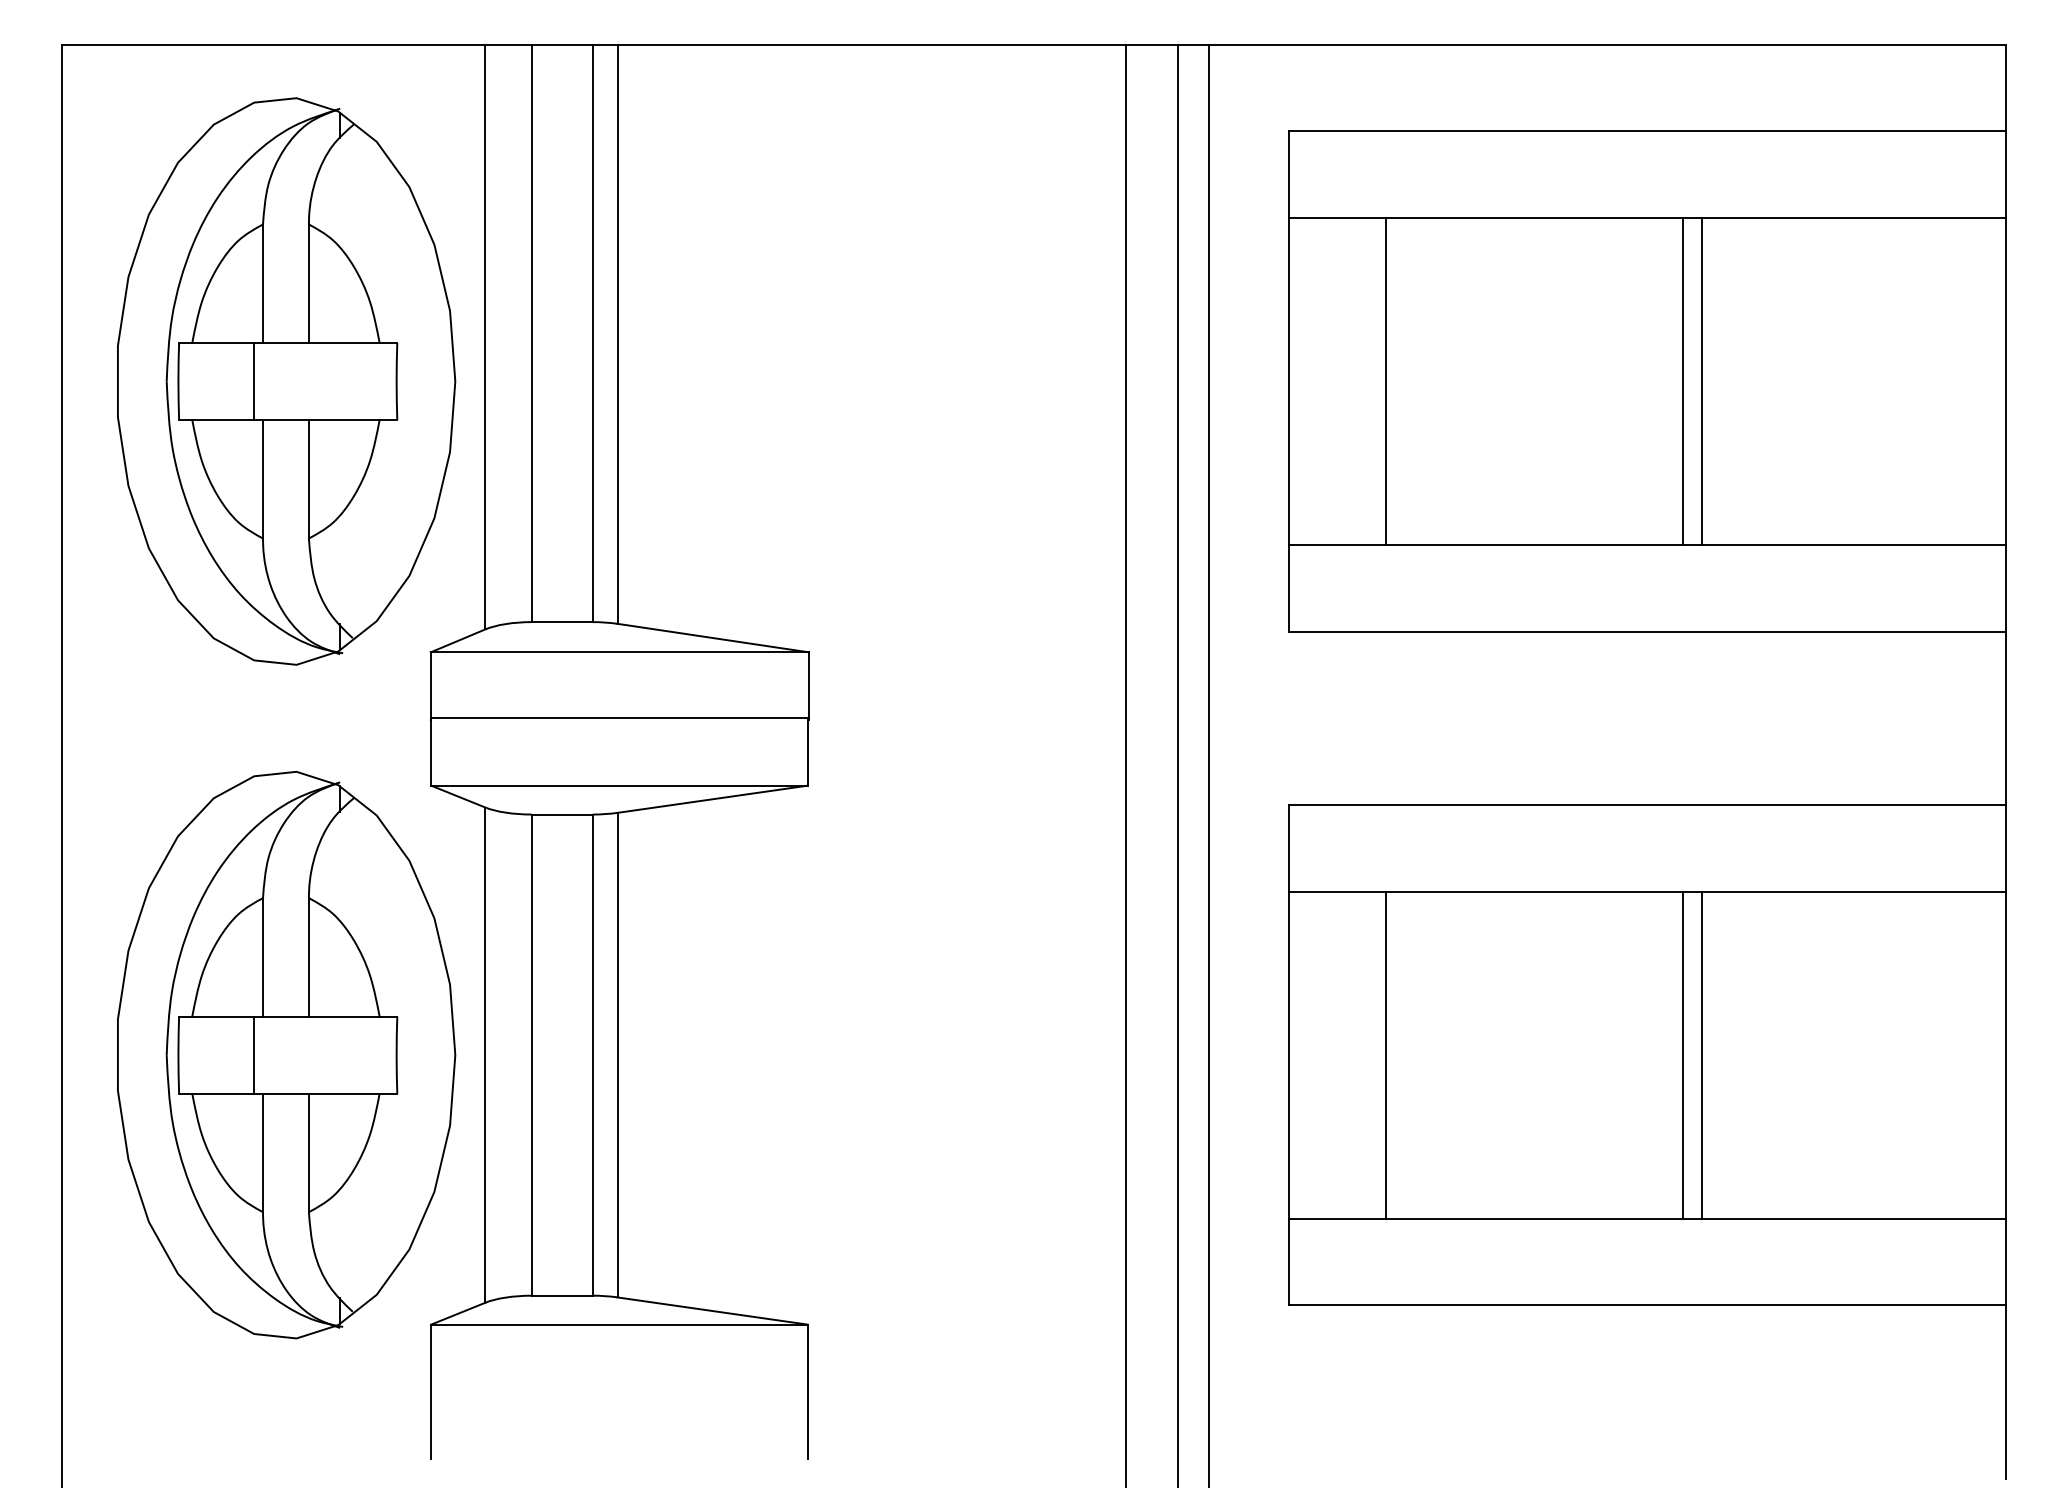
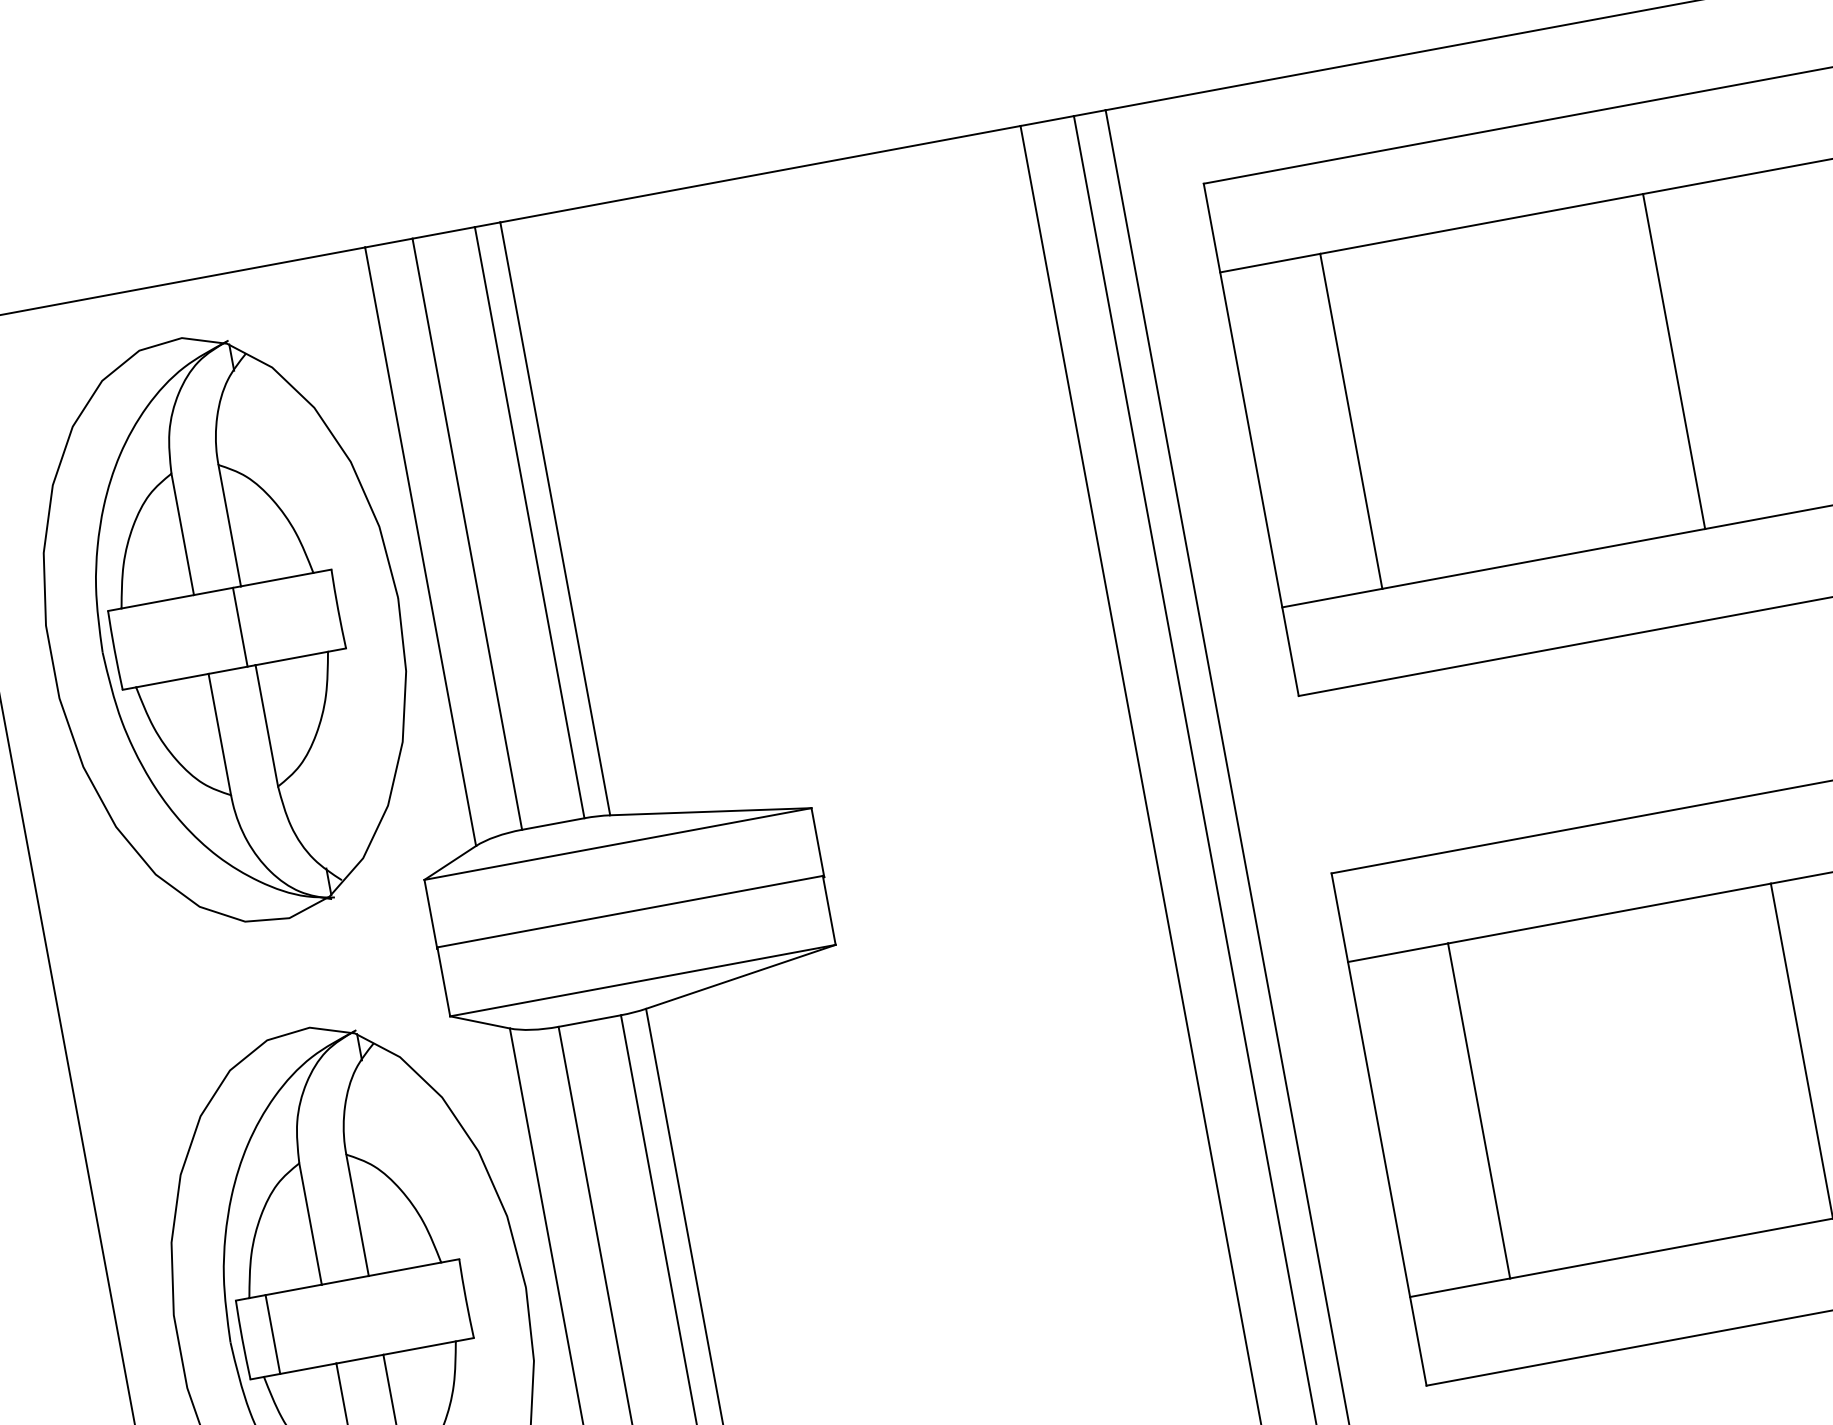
line: (254, 381) -> (240, 627), moved
line: (1683, 381) -> (1655, 364), removed
line: (254, 1054) -> (273, 1333), moved
line: (1683, 1054) -> (1783, 1053), removed

